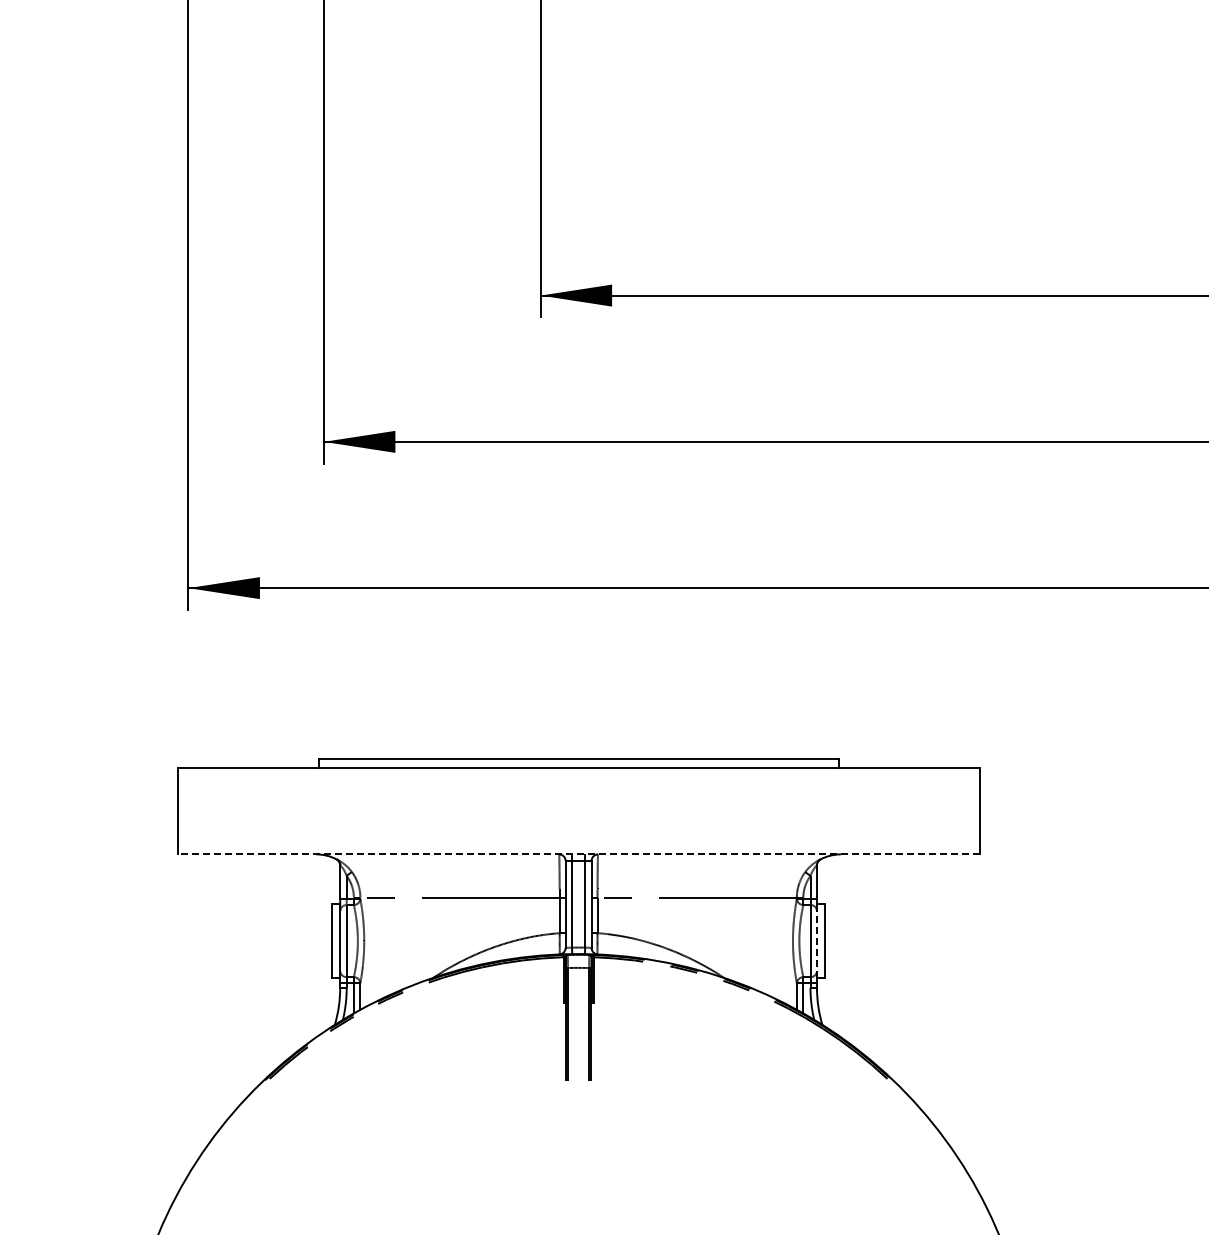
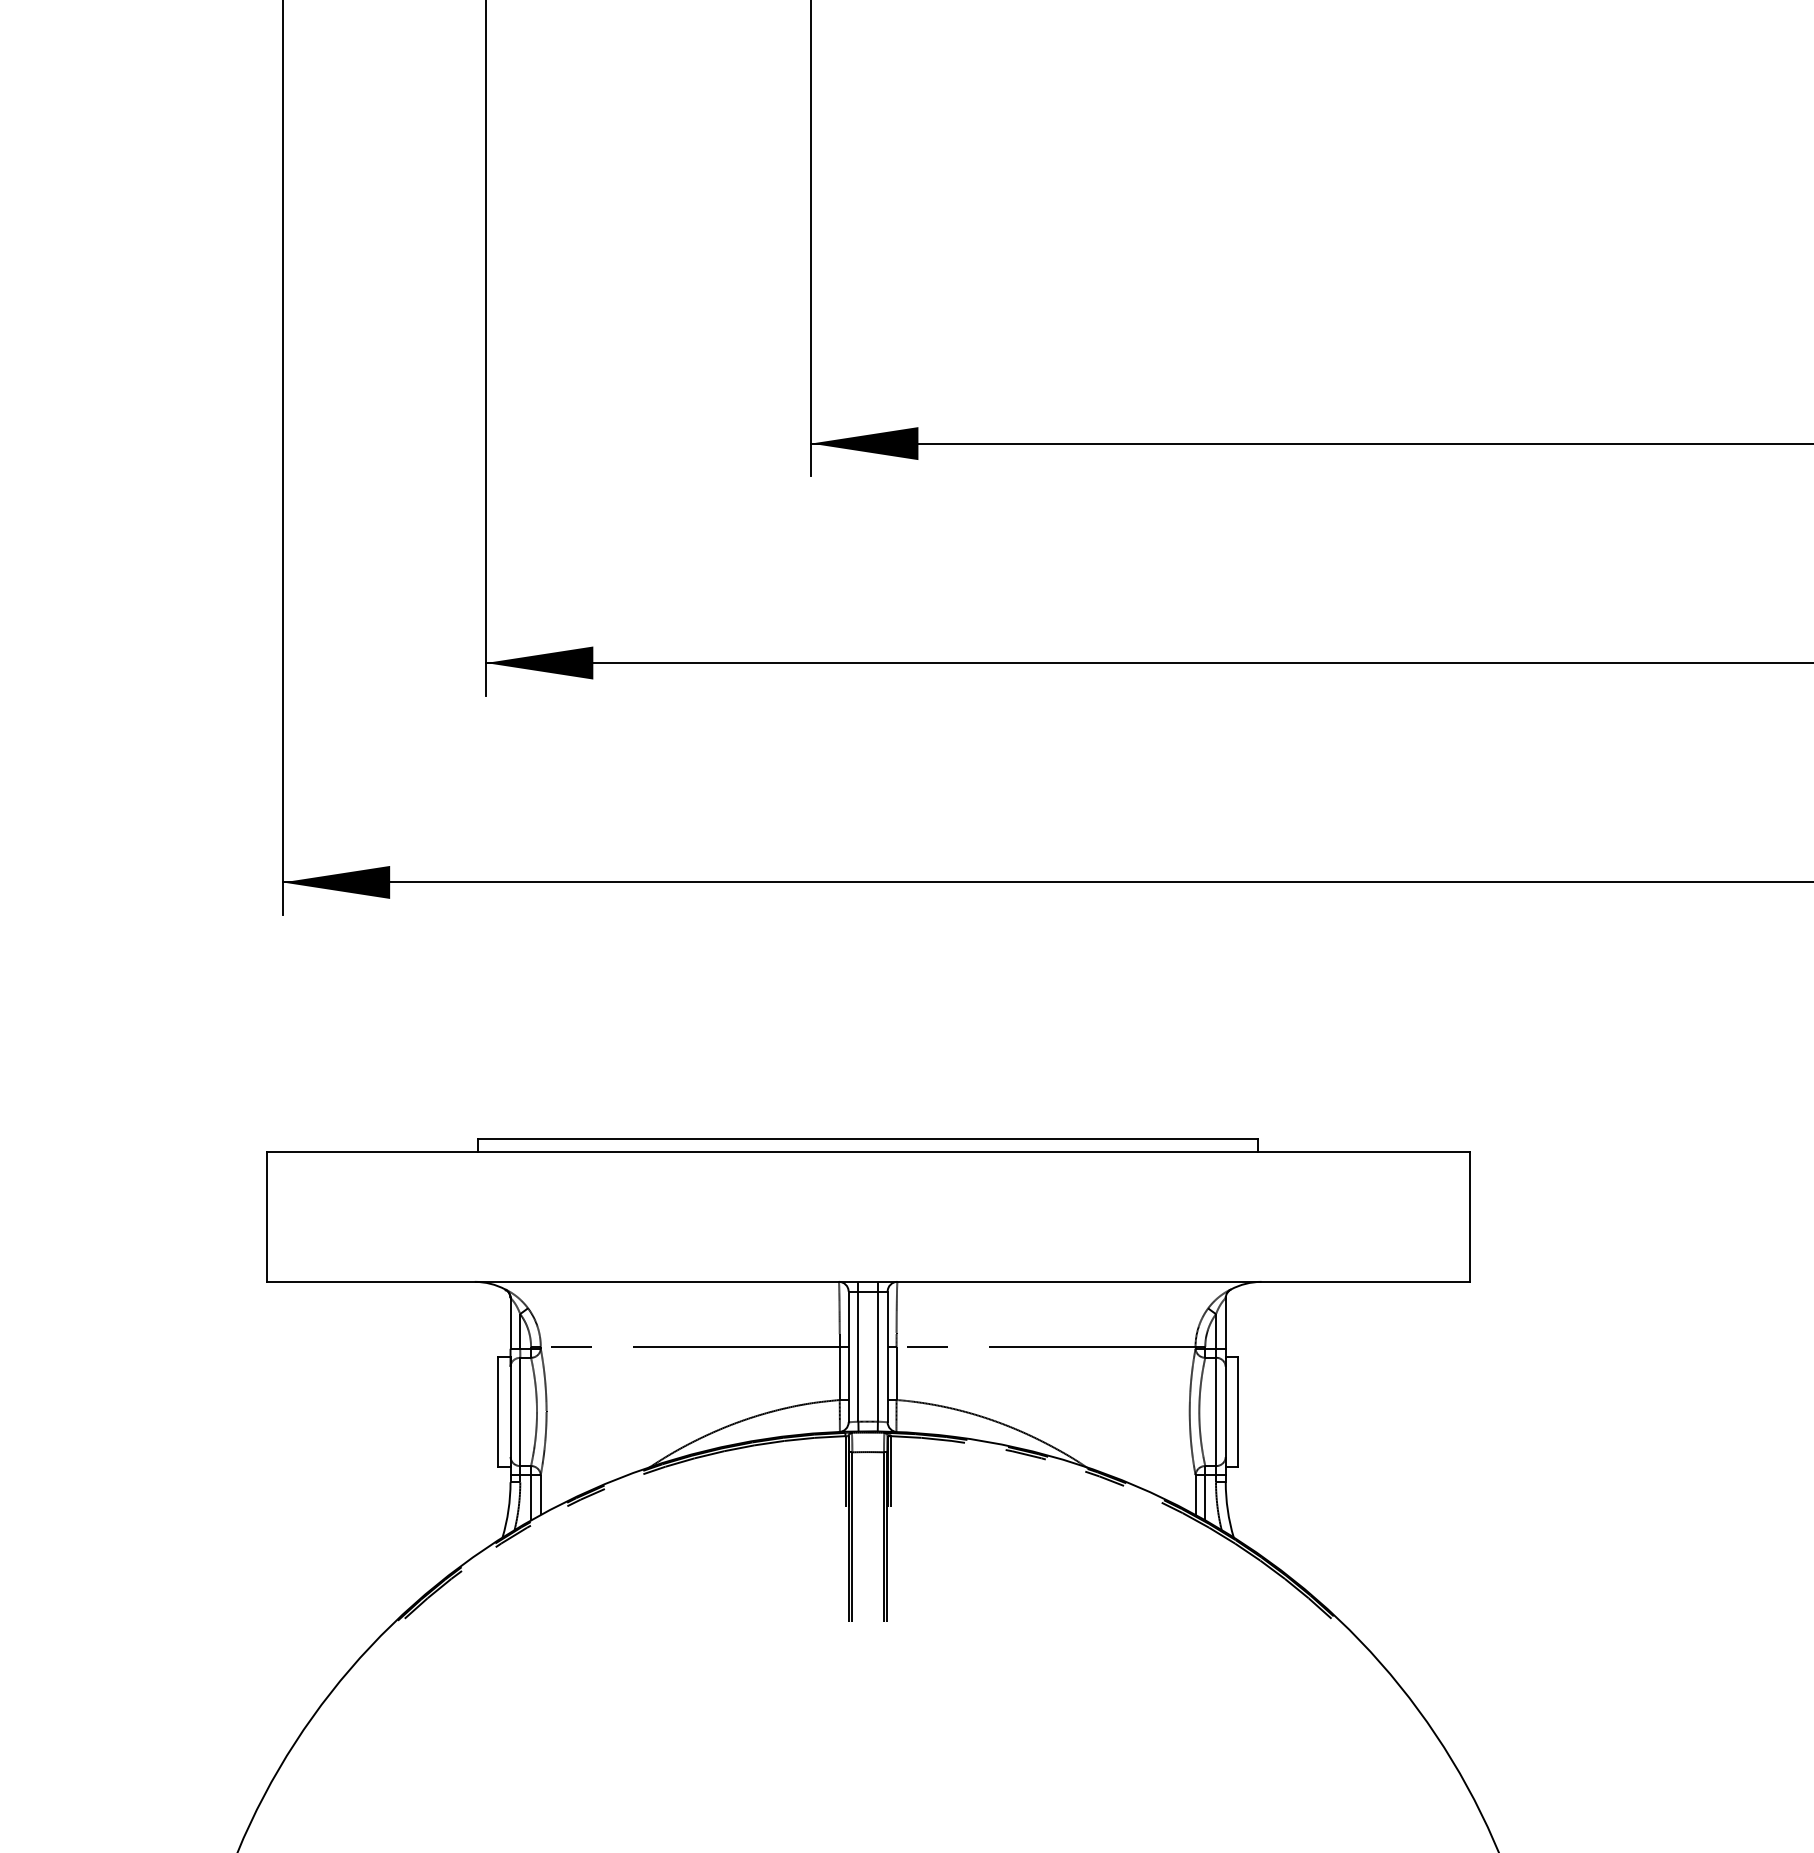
line: (578, 854) -> (867, 1282), dashed -> solid
line: (817, 941) -> (1226, 1412), dashed -> solid

